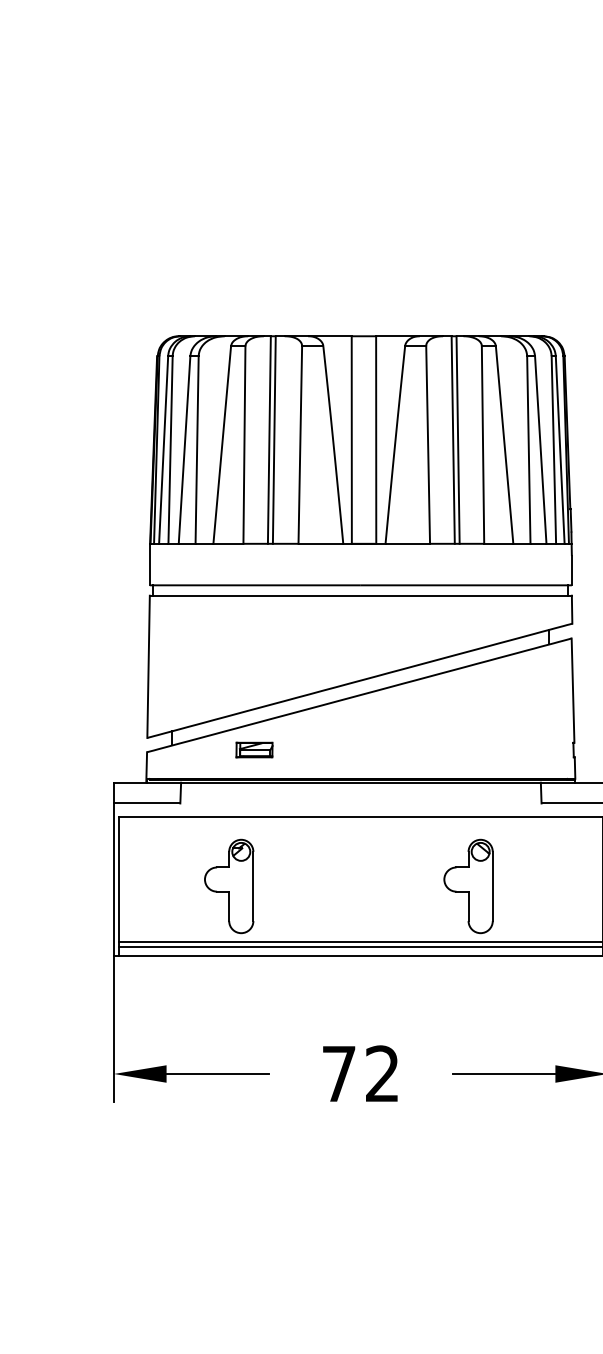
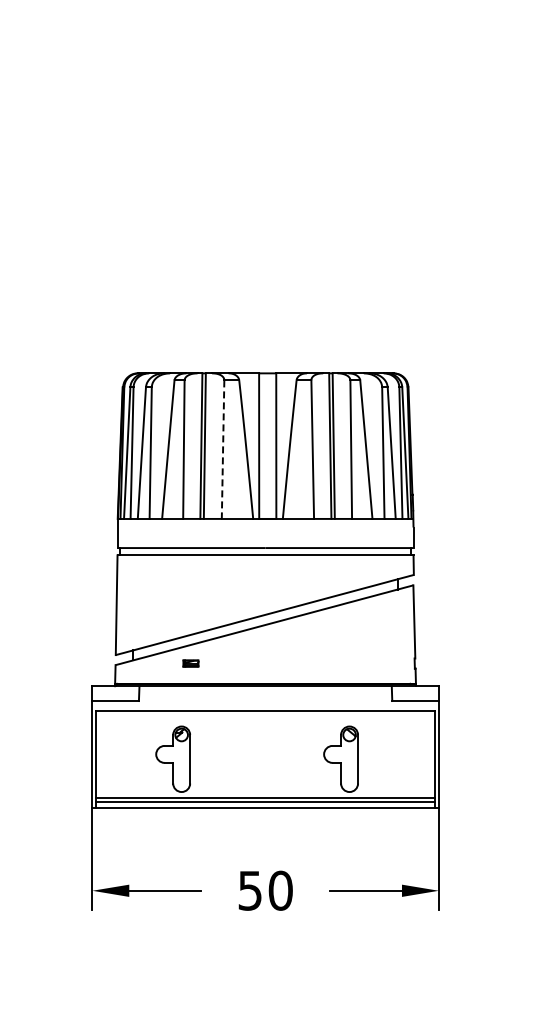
line: (300, 446) -> (223, 450), solid -> dashed
part: (253, 749) -> (190, 663), size x0.6
text: (360, 1073) -> (265, 890), 72 -> 50

